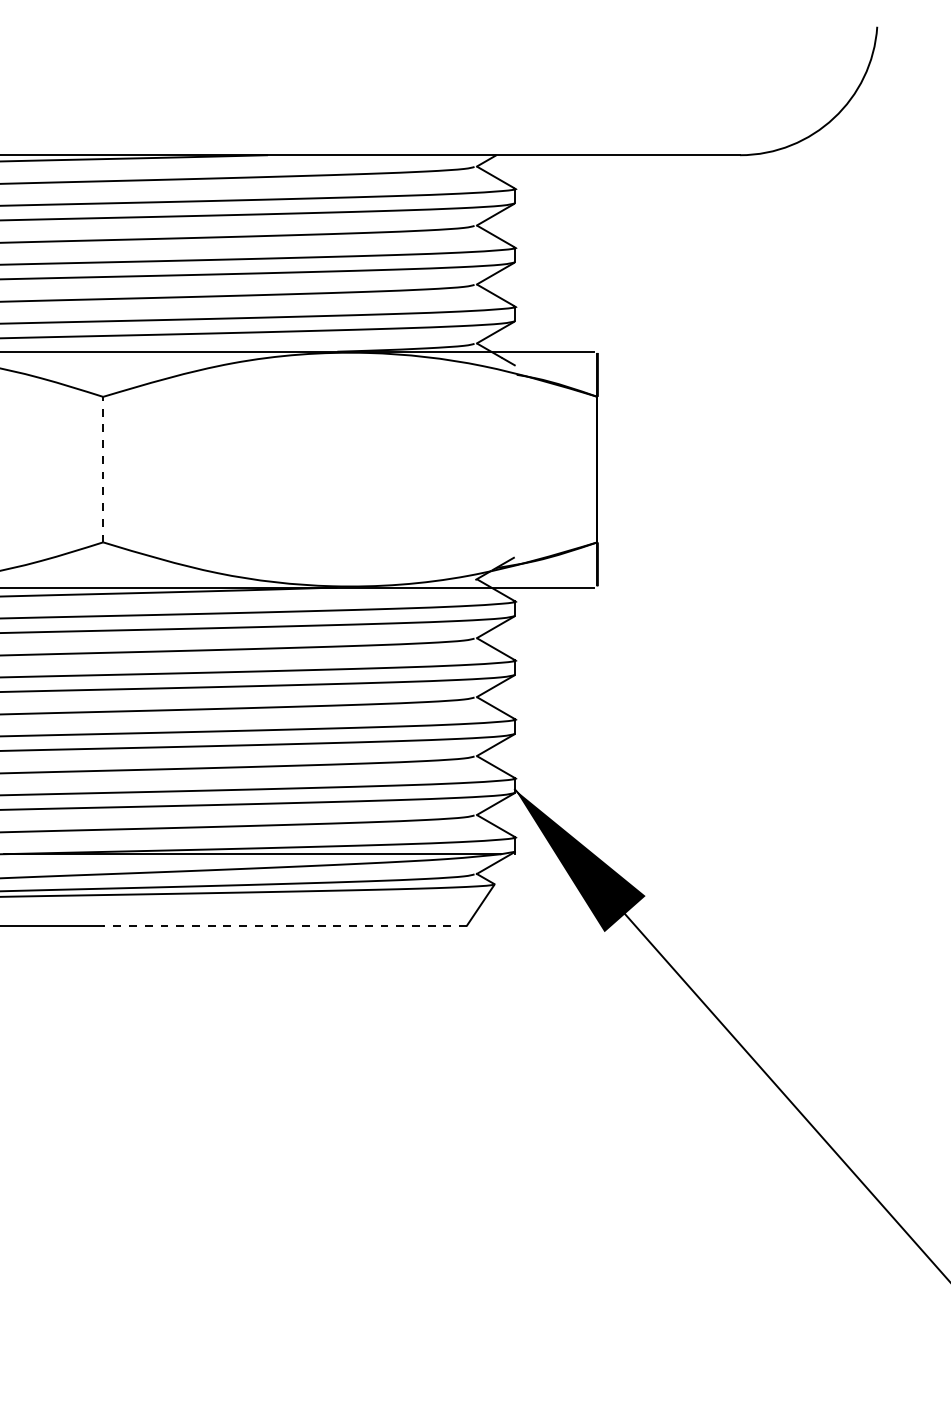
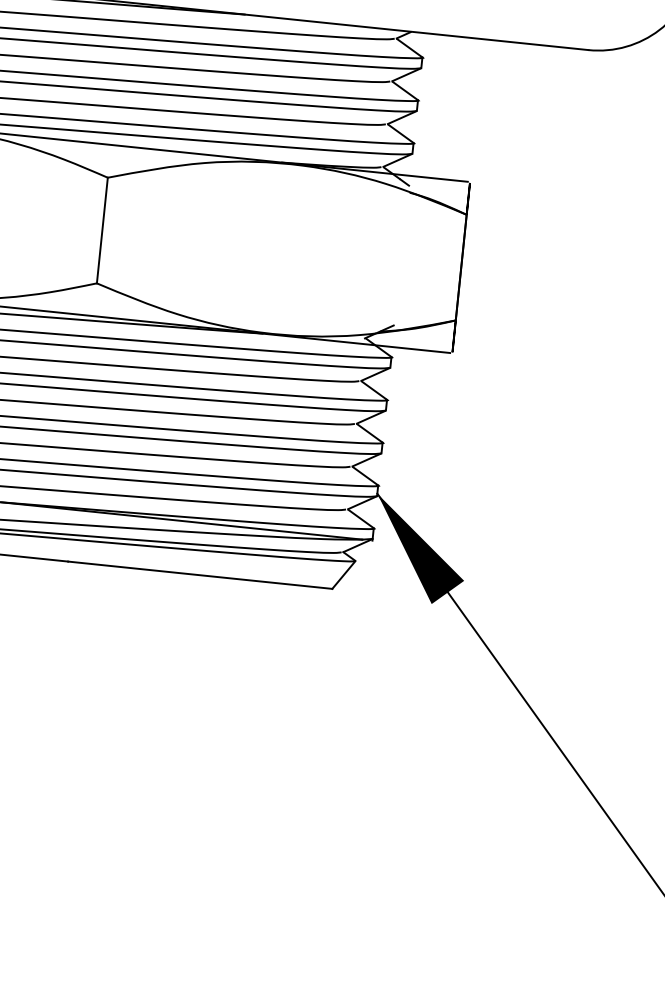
line: (103, 469) -> (102, 230), dashed -> solid
line: (285, 925) -> (200, 575), dashed -> solid

